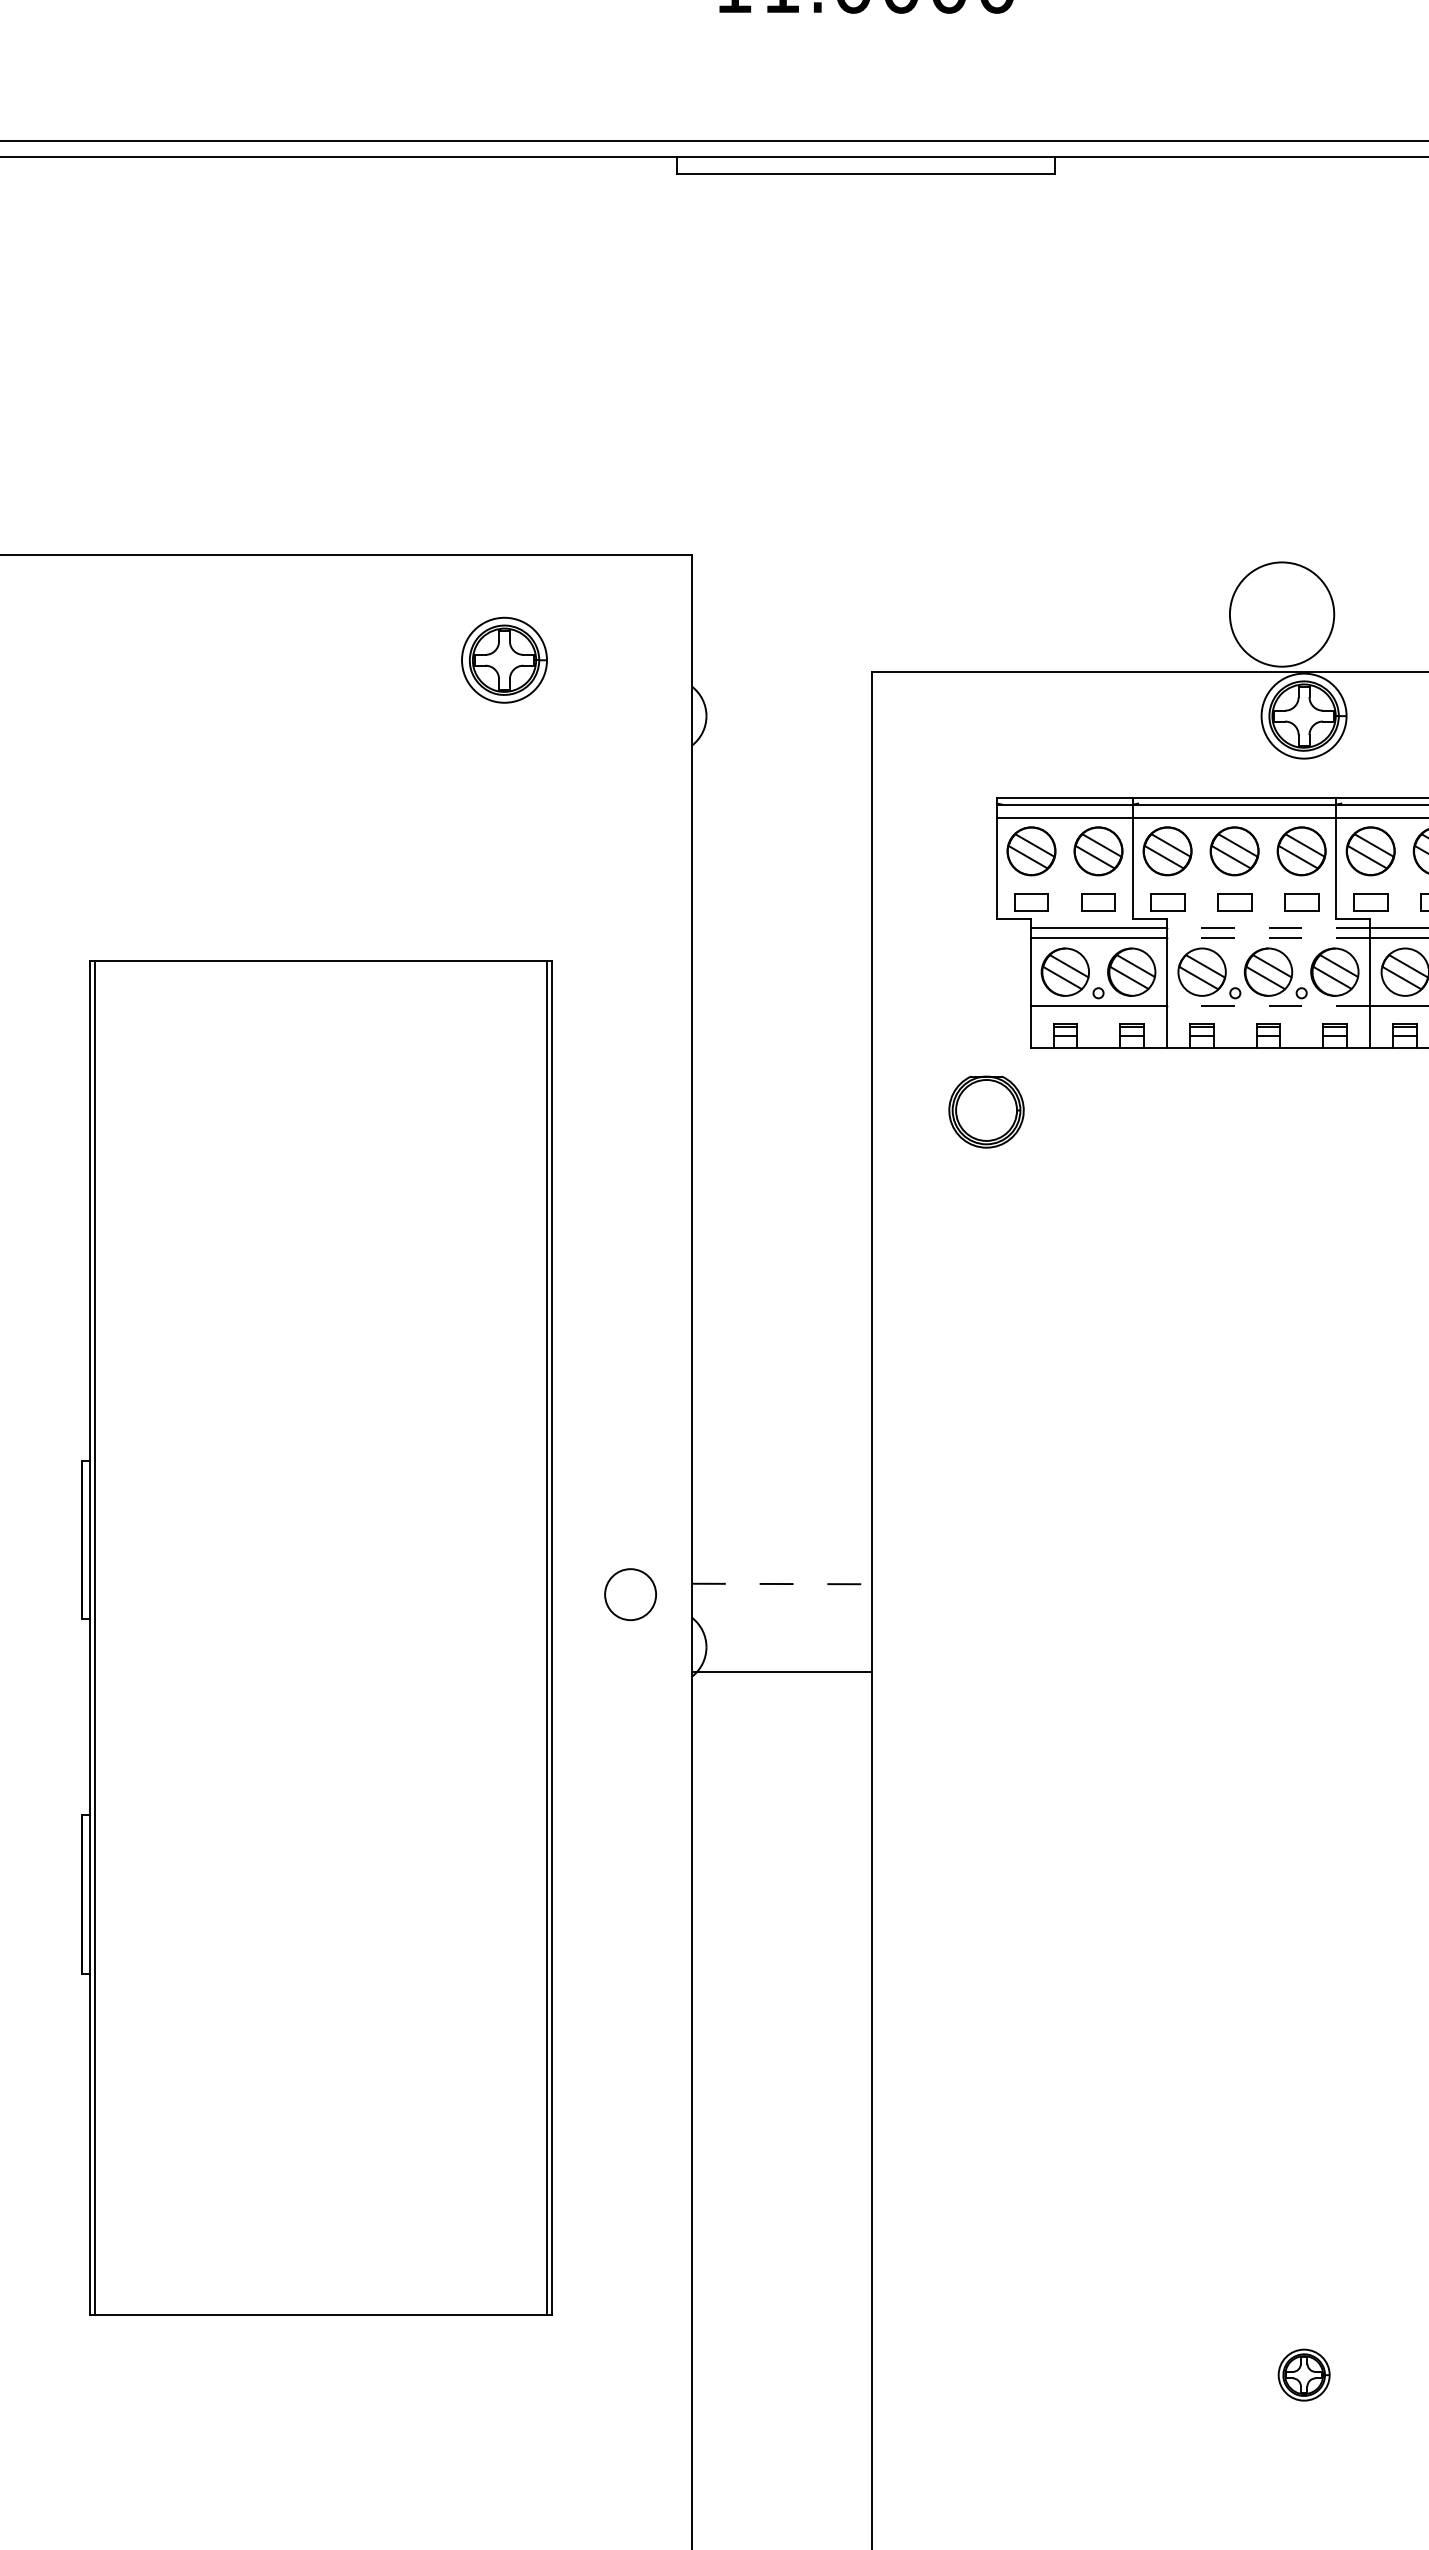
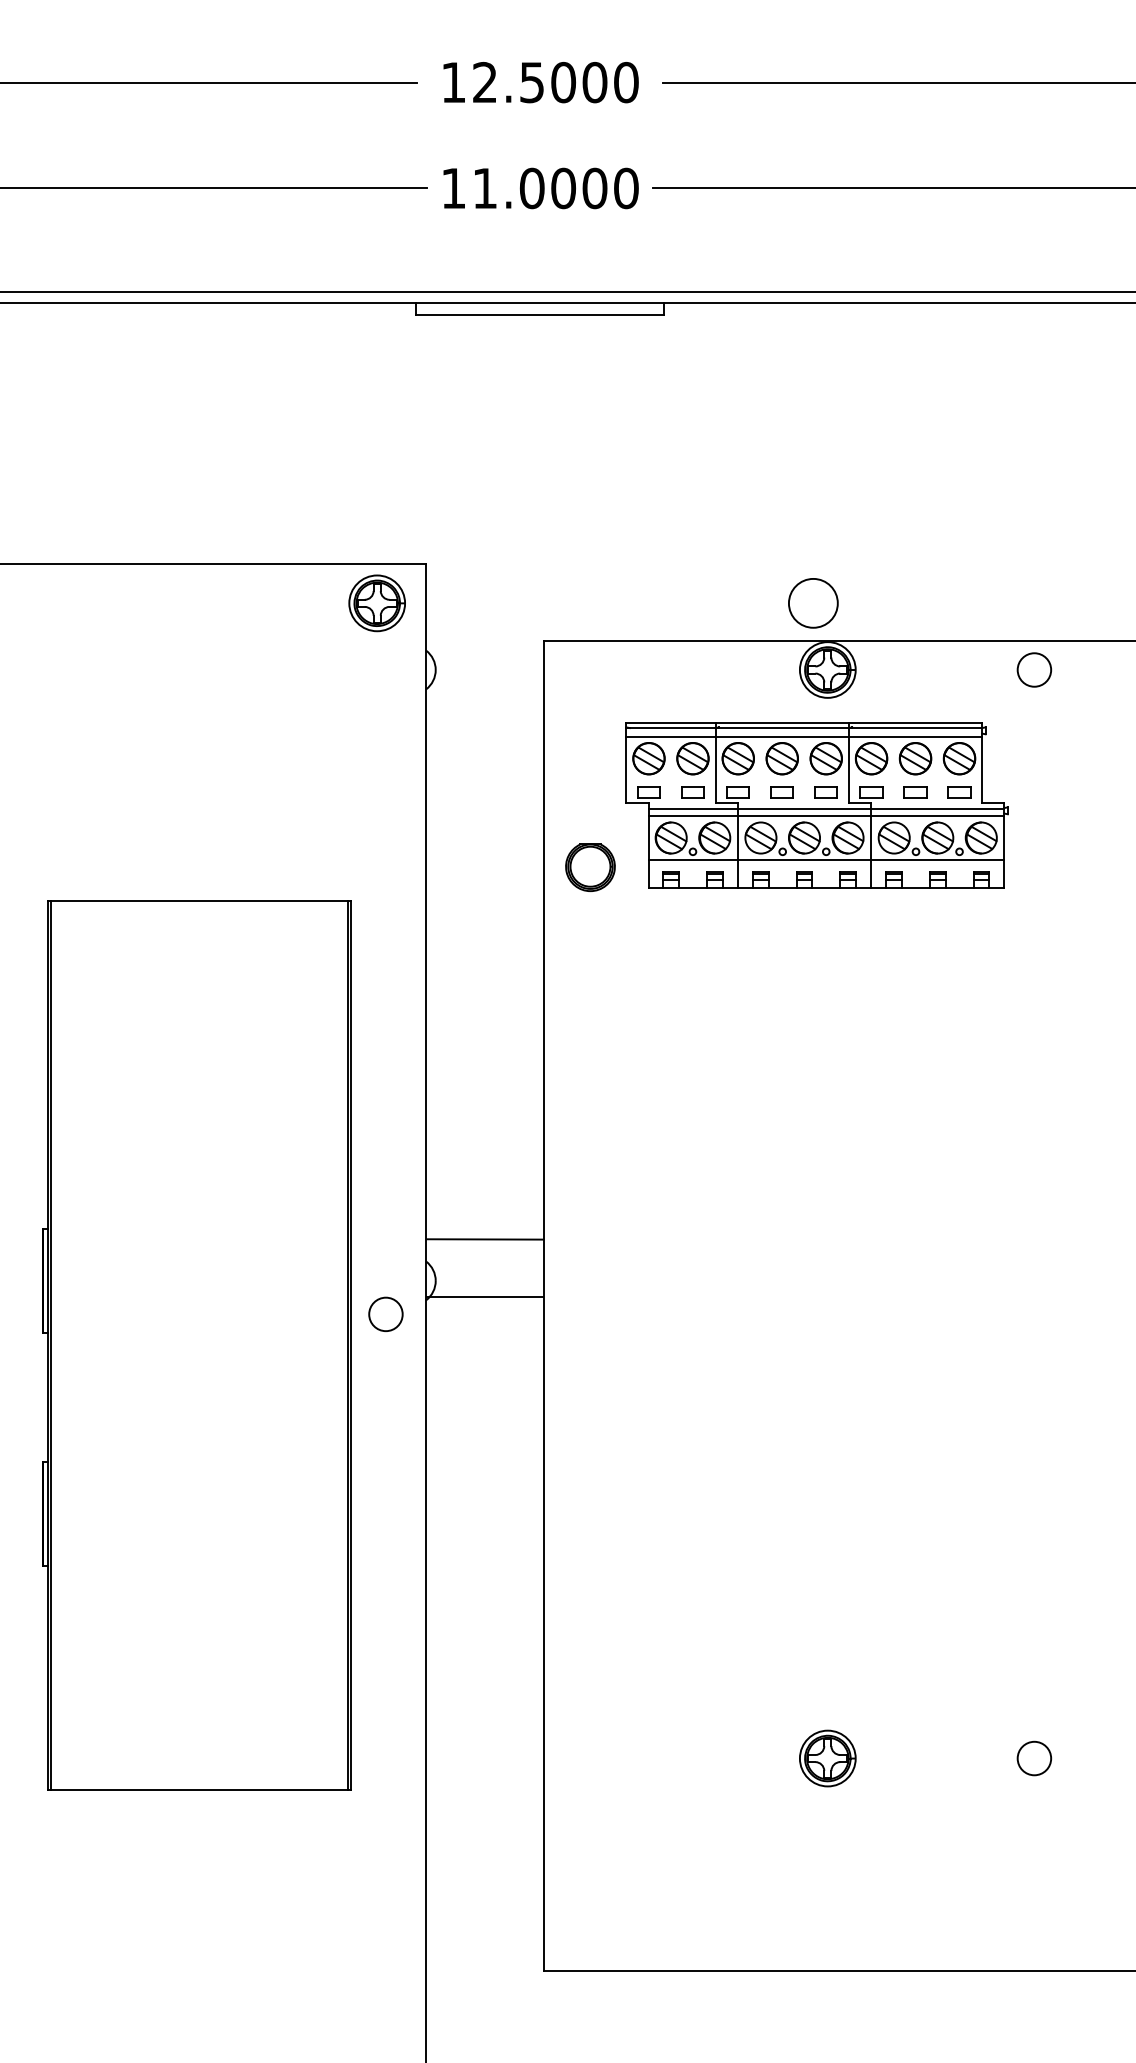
circle: (1280, 613) -> (812, 602), size x0.71
part: (503, 660) -> (376, 603), moved
line: (1268, 927) -> (804, 808), dashed -> solid
line: (1268, 937) -> (804, 815), dashed -> solid
line: (1268, 1006) -> (804, 860), dashed -> solid
part: (986, 1111) -> (590, 867), moved
line: (782, 1584) -> (485, 1239), dashed -> solid
circle: (629, 1593) -> (385, 1313), moved
part: (315, 1637) -> (196, 1345), moved
part: (1303, 2375) -> (827, 1758), size x1.67

